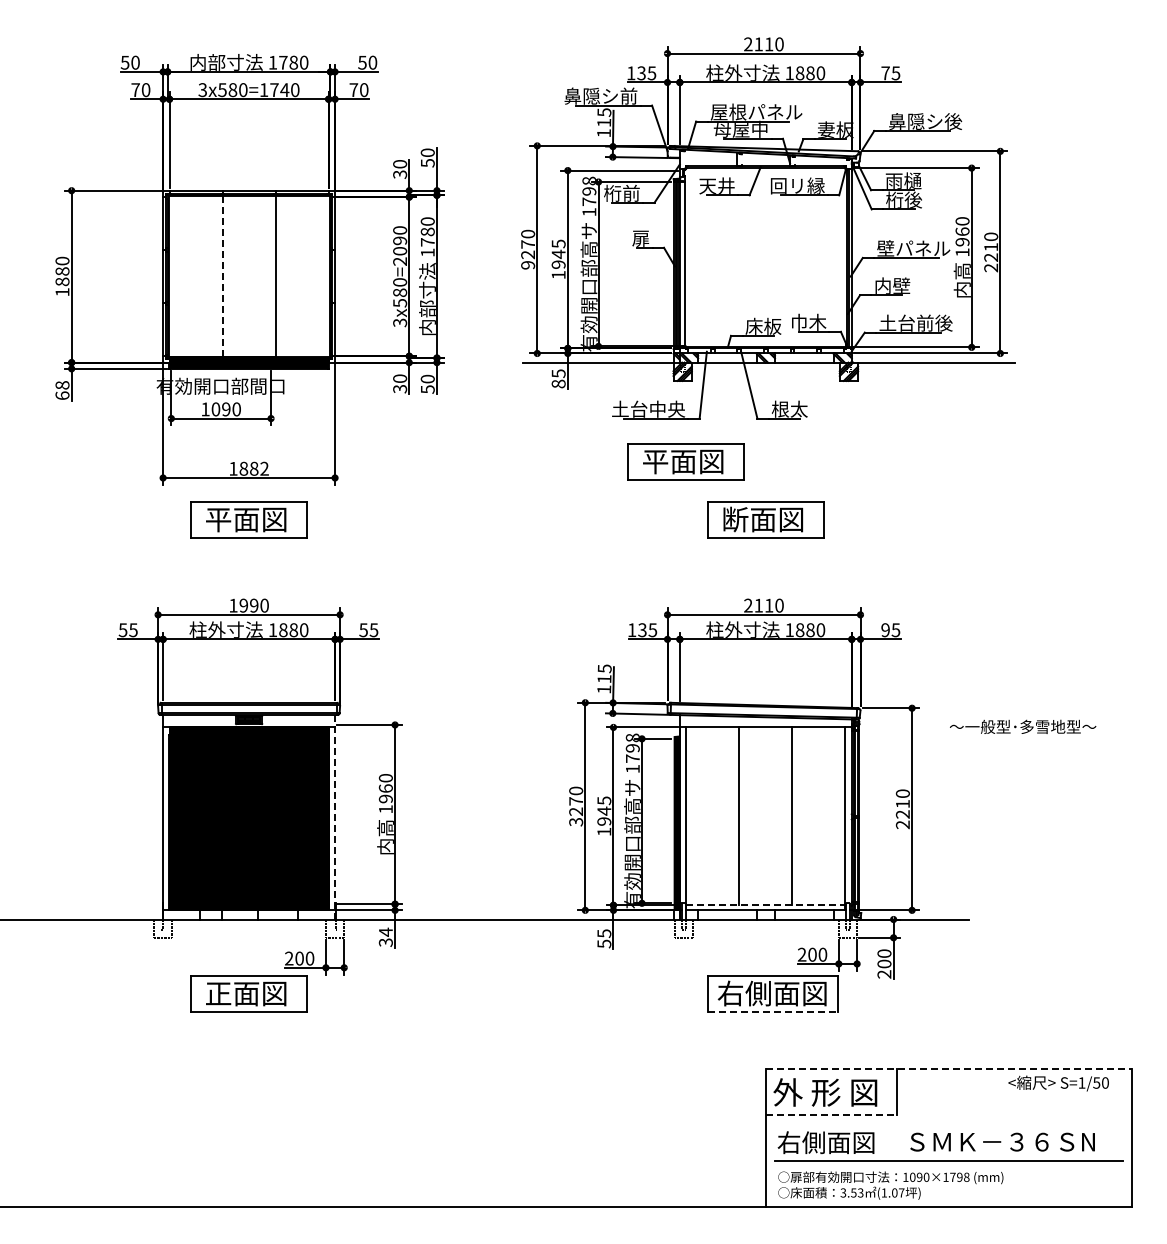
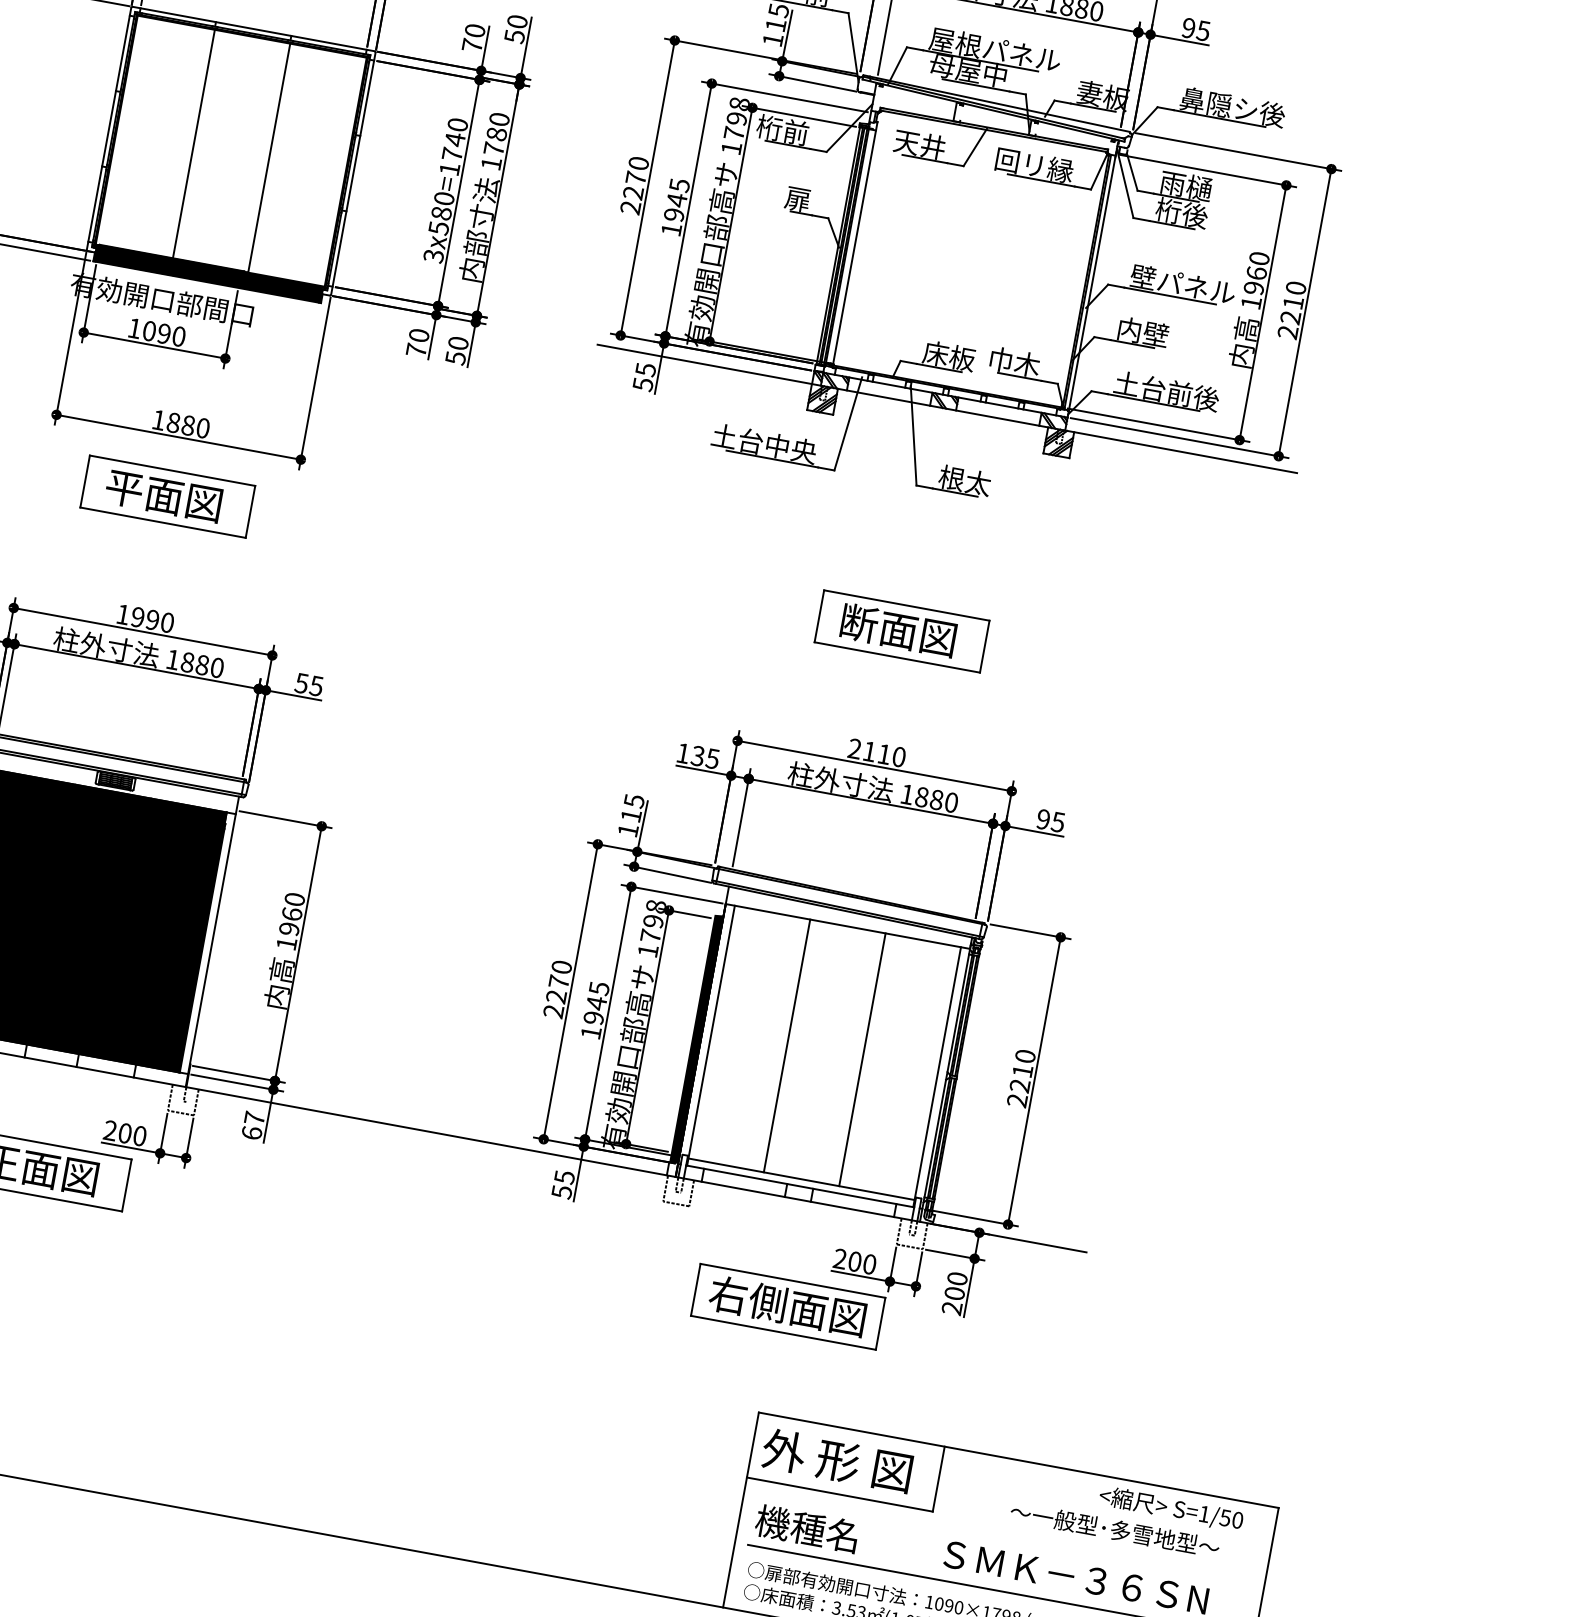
text: (885, 73) -> (1188, 28), 75 -> 95
text: (400, 174) -> (473, 45), 30 -> 70
text: (400, 250) -> (453, 153), 3x580=2090 -> 3x580=1740
text: (528, 265) -> (631, 208), 9270 -> 2270
line: (222, 276) -> (193, 144), dashed -> solid
text: (558, 383) -> (643, 383), 85 -> 55
text: (400, 388) -> (417, 349), 30 -> 70
part: (685, 461) -> (803, 527), removed
text: (264, 468) -> (203, 427), 1882 -> 1880
text: (1023, 726) -> (1115, 1529), moved
line: (335, 817) -> (212, 942), dashed -> solid
text: (576, 821) -> (554, 1010), 3270 -> 2270
line: (765, 905) -> (801, 1179), dashed -> solid
text: (385, 936) -> (252, 1124), 34 -> 67
line: (773, 1012) -> (784, 1333), dashed -> solid
line: (948, 1069) -> (1018, 1460), dashed -> solid
line: (831, 1115) -> (840, 1495), dashed -> solid
text: (825, 1142) -> (824, 1531), 右側面図 -> 機種名

